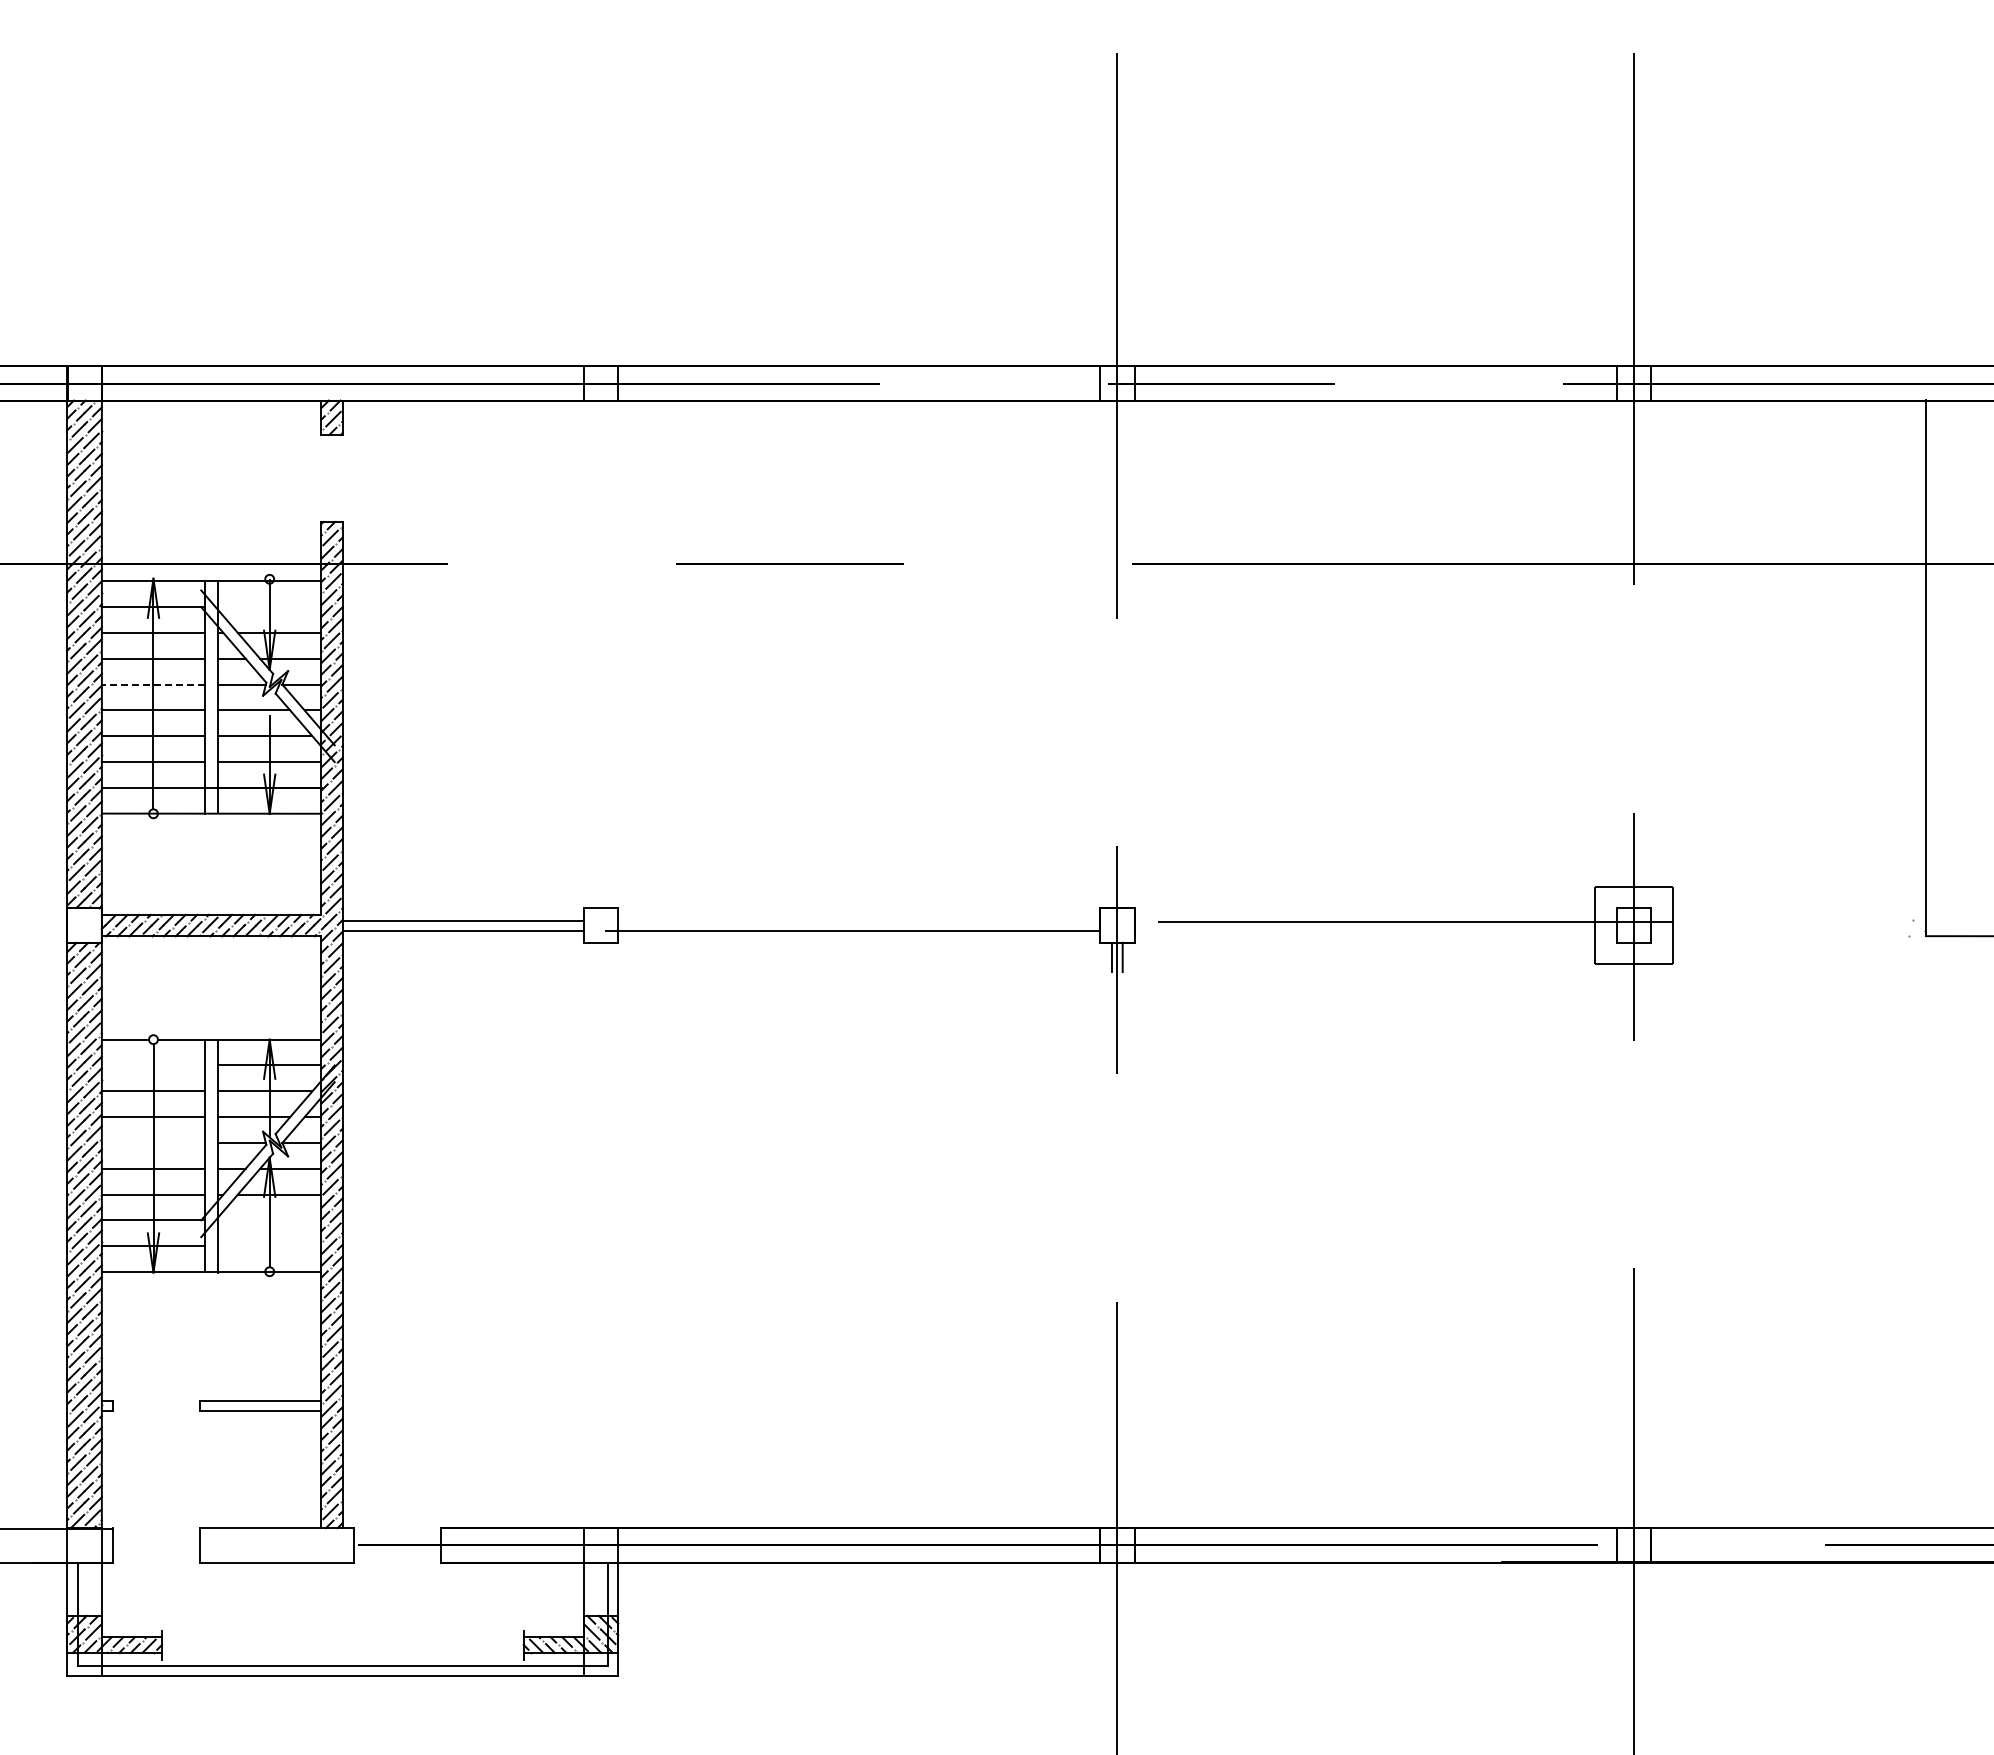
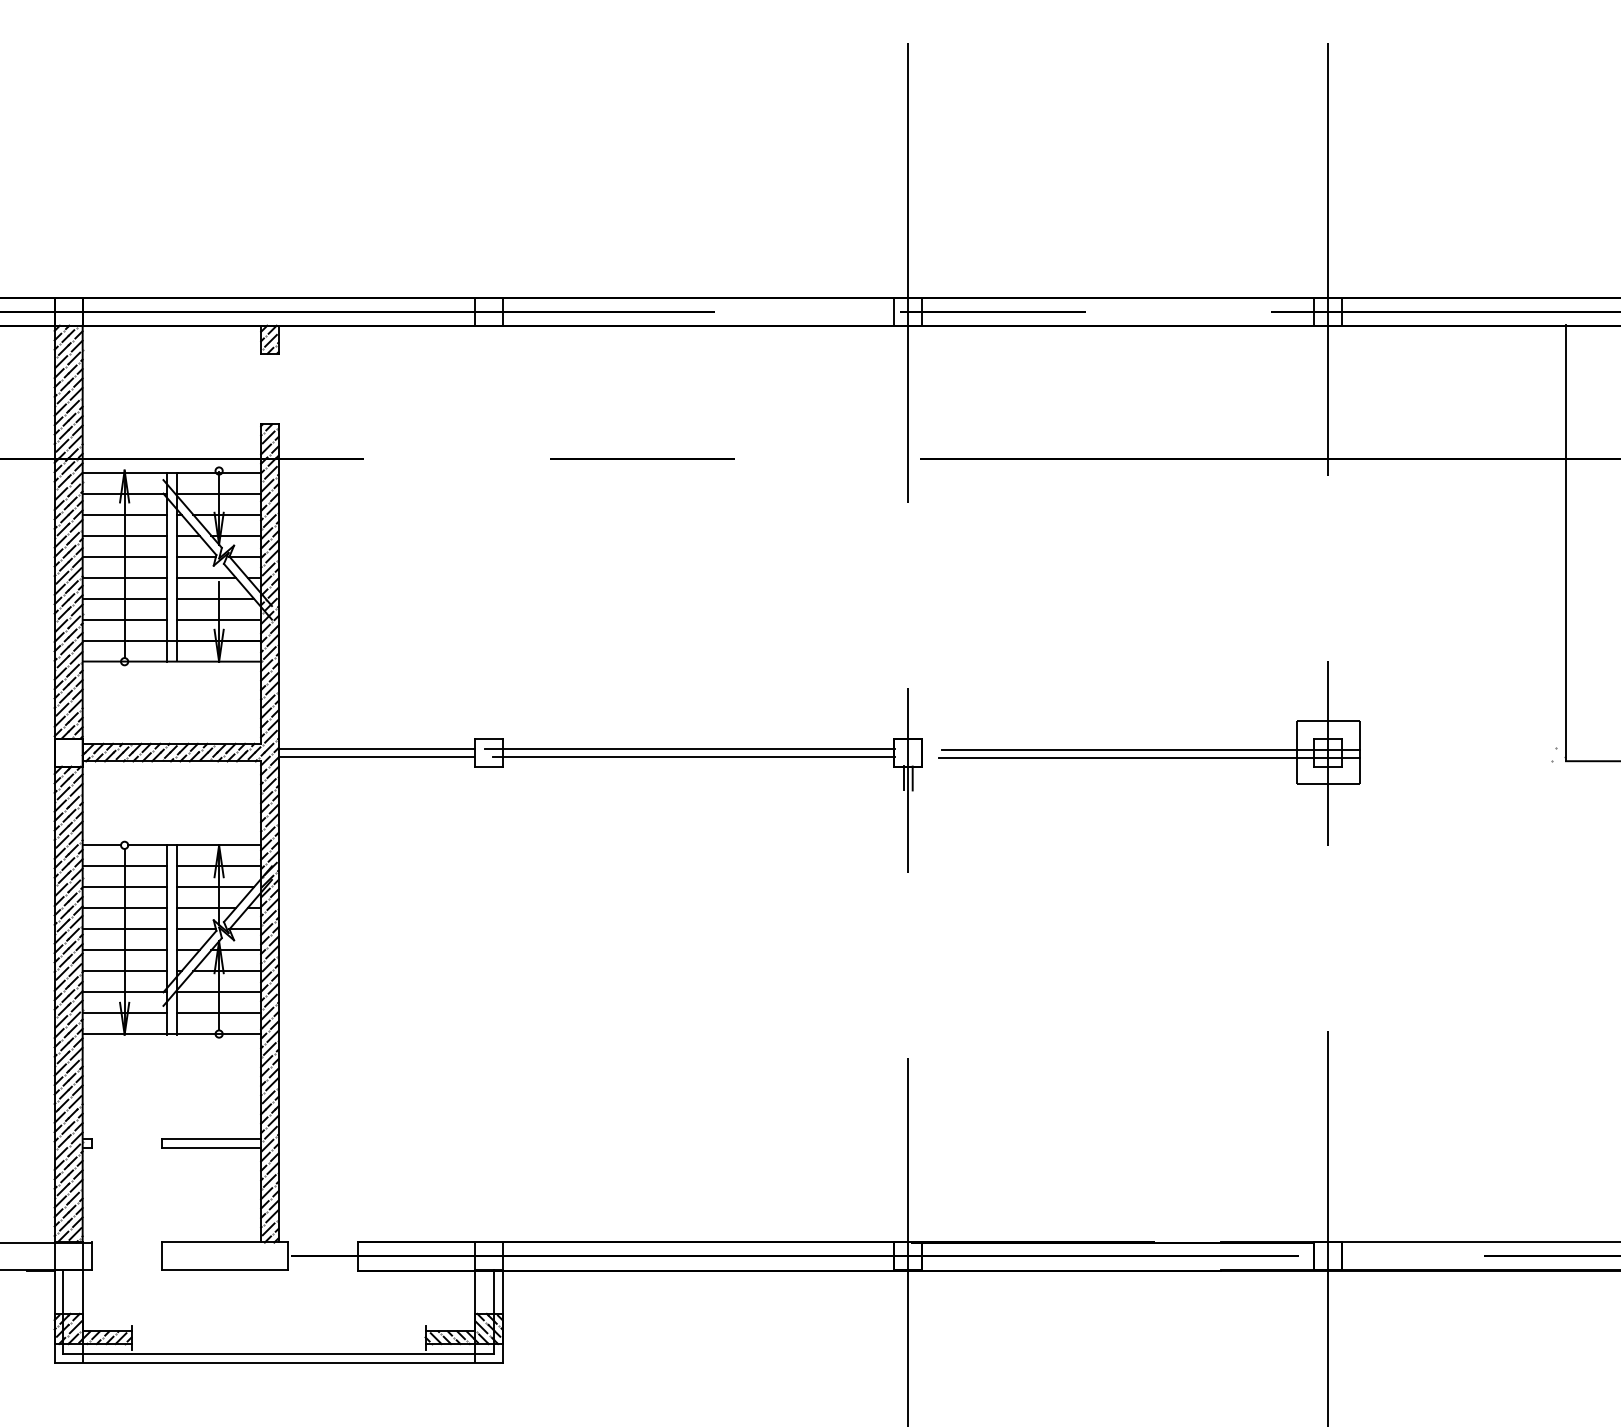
line: (269, 607) -> (218, 493), added
line: (153, 684) -> (124, 556), dashed -> solid
line: (848, 920) -> (689, 748), added
line: (1414, 932) -> (1149, 758), added
line: (153, 1065) -> (124, 866), added
line: (153, 1142) -> (124, 928), added
line: (269, 1220) -> (218, 992), added
line: (269, 1246) -> (218, 1013), added

